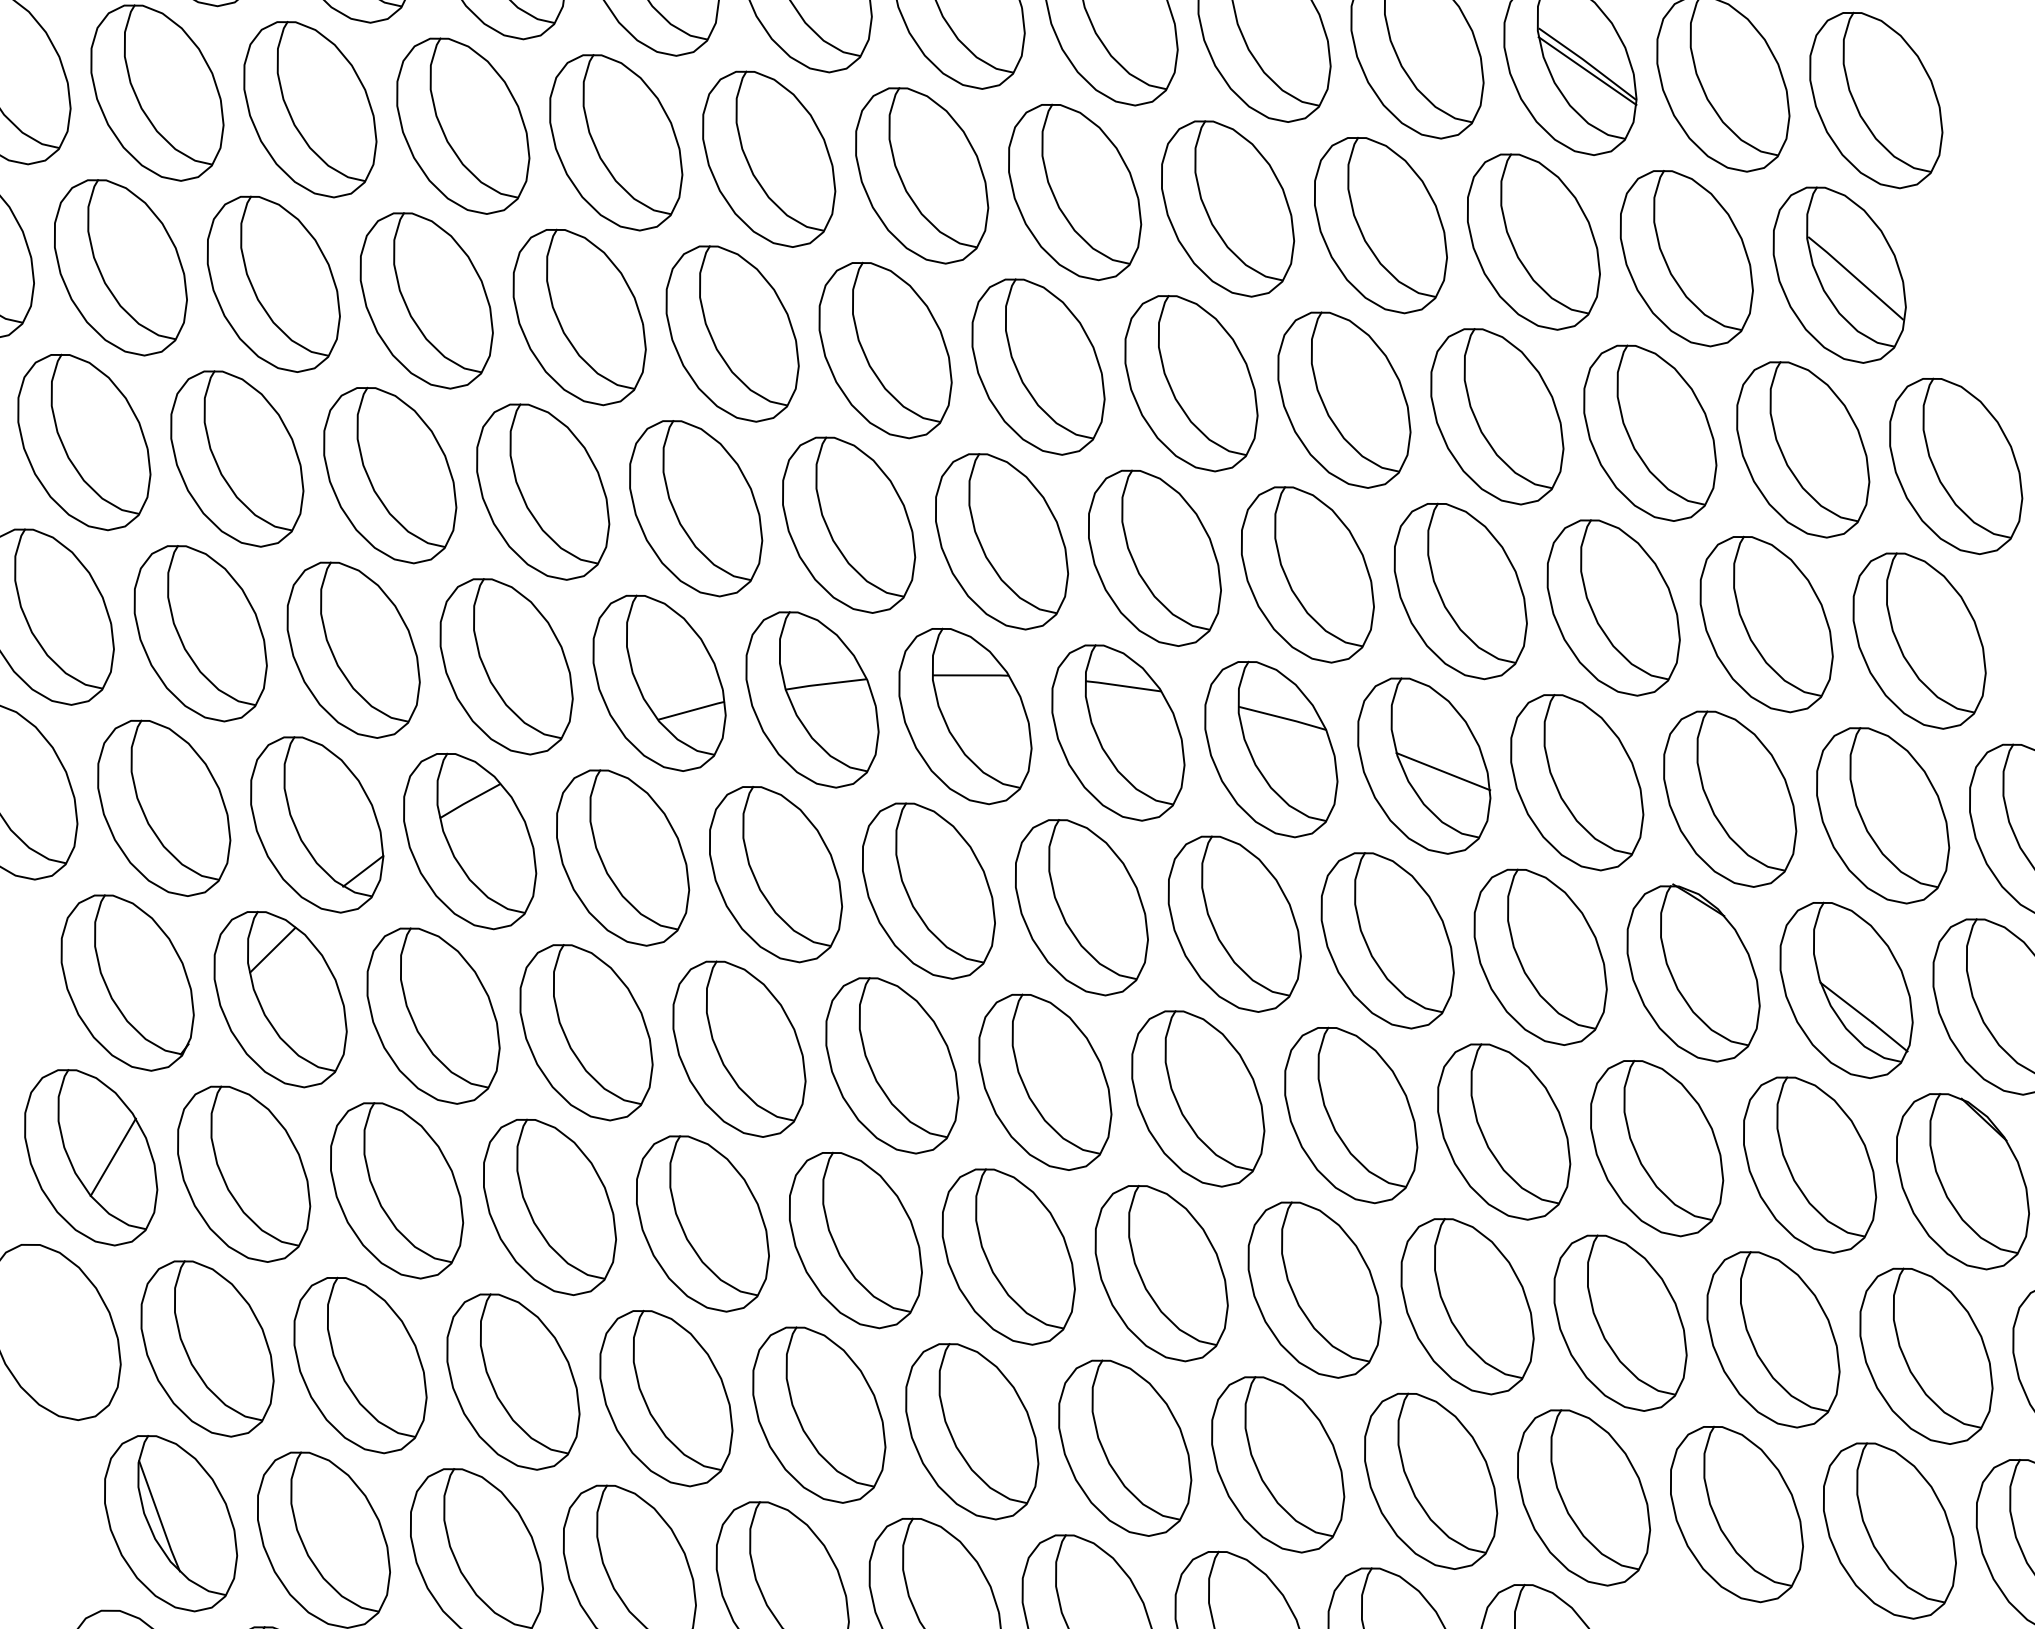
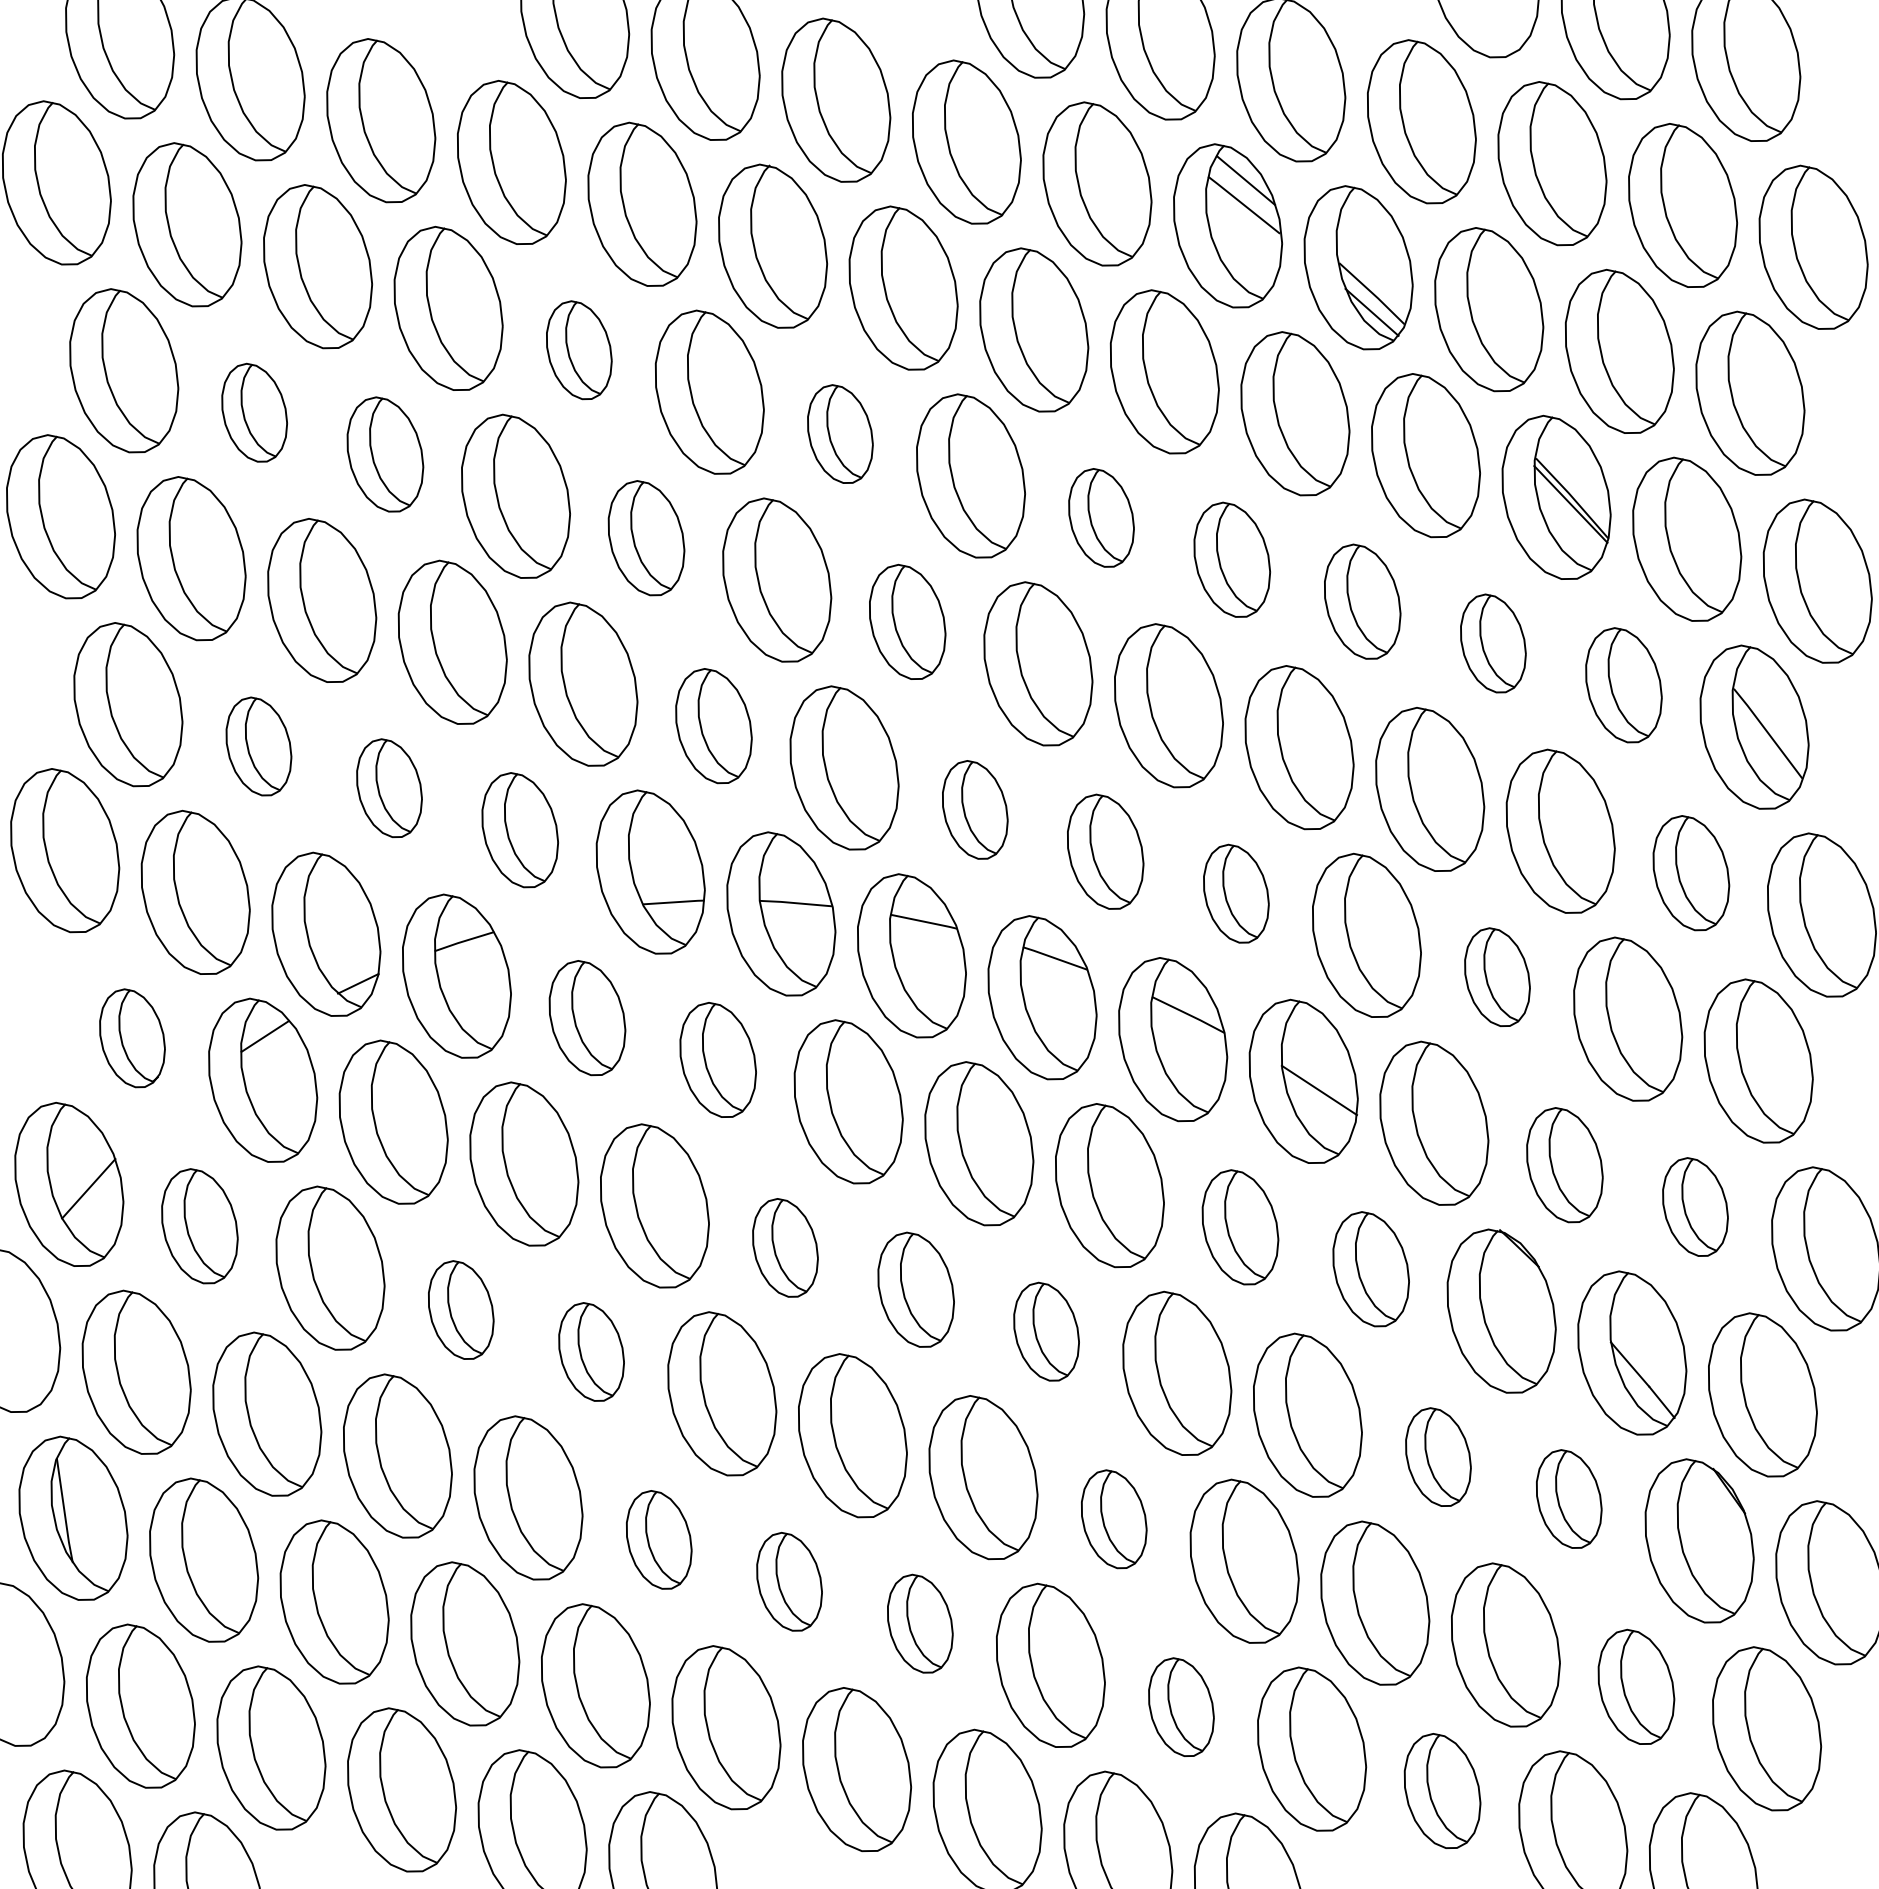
part: (463, 124) -> (579, 349), size x0.6
part: (768, 157) -> (840, 433), size x0.6
part: (1074, 191) -> (1101, 517), size x0.6
part: (1228, 207) -> (1232, 559), size x0.7
part: (1380, 224) -> (1362, 601), size x0.7
part: (1533, 241) -> (1493, 643), size x0.6
part: (1685, 257) -> (1623, 684), size x0.7
part: (120, 266) -> (254, 412), size x0.6
part: (273, 283) -> (385, 454), size x0.7
part: (579, 315) -> (646, 537), size x0.7
part: (884, 349) -> (907, 621), size x0.7
part: (1803, 448) -> (1691, 872), size x0.7
part: (695, 507) -> (713, 725), size x0.7
part: (1002, 540) -> (975, 809), size x0.6
part: (1154, 557) -> (1105, 851), size x0.7
part: (1307, 573) -> (1236, 893), size x0.6
part: (1613, 606) -> (1497, 976), size x0.6
part: (200, 633) -> (258, 746), size x0.6
part: (353, 648) -> (389, 787), size x0.6
part: (506, 665) -> (520, 829), size x0.7
part: (1729, 797) -> (1564, 1164), size x0.7
part: (1882, 814) -> (1695, 1206), size x0.6
part: (622, 856) -> (587, 1017), size x0.7
part: (776, 873) -> (718, 1059), size x0.7
part: (1387, 938) -> (1240, 1226), size x0.7
part: (1540, 955) -> (1371, 1268), size x0.7
part: (127, 981) -> (132, 1037), size x0.6
part: (892, 1064) -> (785, 1247), size x0.6
part: (1045, 1081) -> (916, 1289), size x0.7
part: (1197, 1098) -> (1046, 1331), size x0.6
part: (1656, 1147) -> (1438, 1456), size x0.6
part: (1810, 1163) -> (1569, 1498), size x0.6
part: (243, 1172) -> (199, 1225), size x0.7
part: (550, 1205) -> (461, 1309), size x0.6
part: (702, 1222) -> (591, 1351), size x0.6
part: (1314, 1288) -> (1114, 1518), size x0.6
part: (1926, 1355) -> (1636, 1686), size x0.7
part: (819, 1413) -> (659, 1539), size x0.6
part: (971, 1430) -> (789, 1581), size x0.6
part: (1125, 1447) -> (920, 1623), size x0.6
part: (1430, 1479) -> (1181, 1706), size x0.6
part: (1736, 1513) -> (1442, 1790), size x0.7

